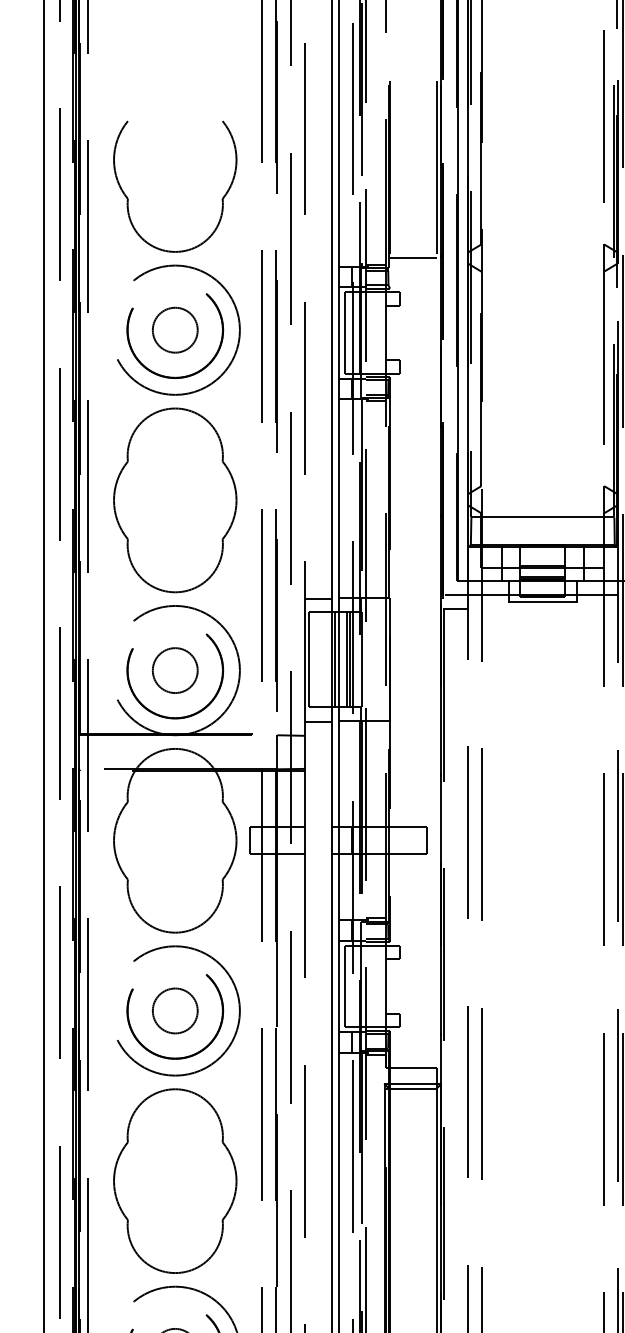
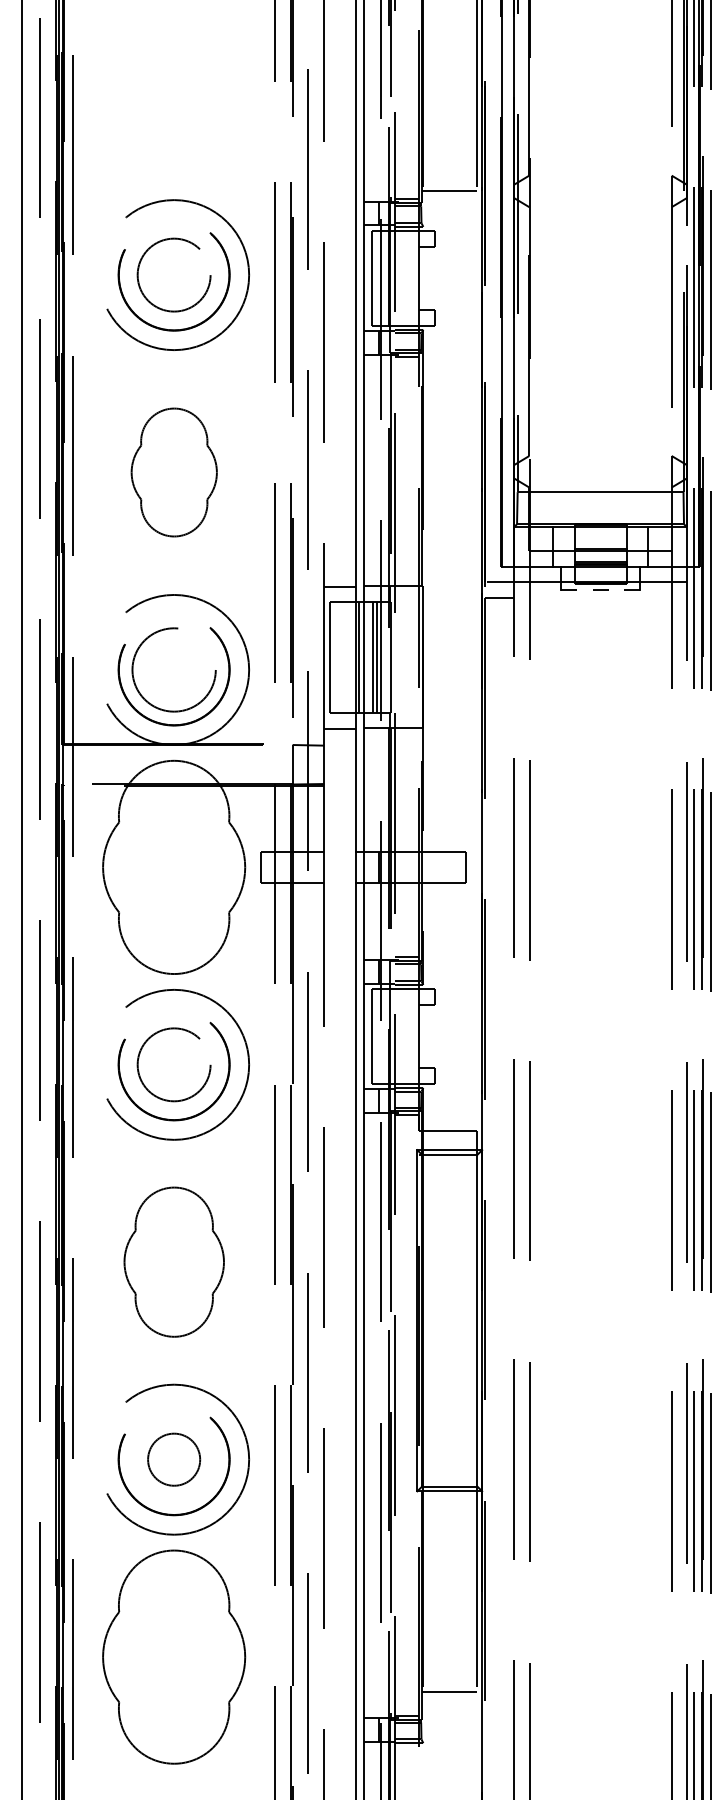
part: (222, 197) -> (228, 121), removed
circle: (175, 330) -> (174, 275), size x1.4
part: (175, 500) -> (174, 472), size x0.6
line: (543, 602) -> (601, 590), solid -> dashed
circle: (175, 670) -> (174, 669), size x1.6
circle: (175, 1010) -> (174, 1064), size x1.4
part: (175, 1180) -> (174, 1261), size x0.7

